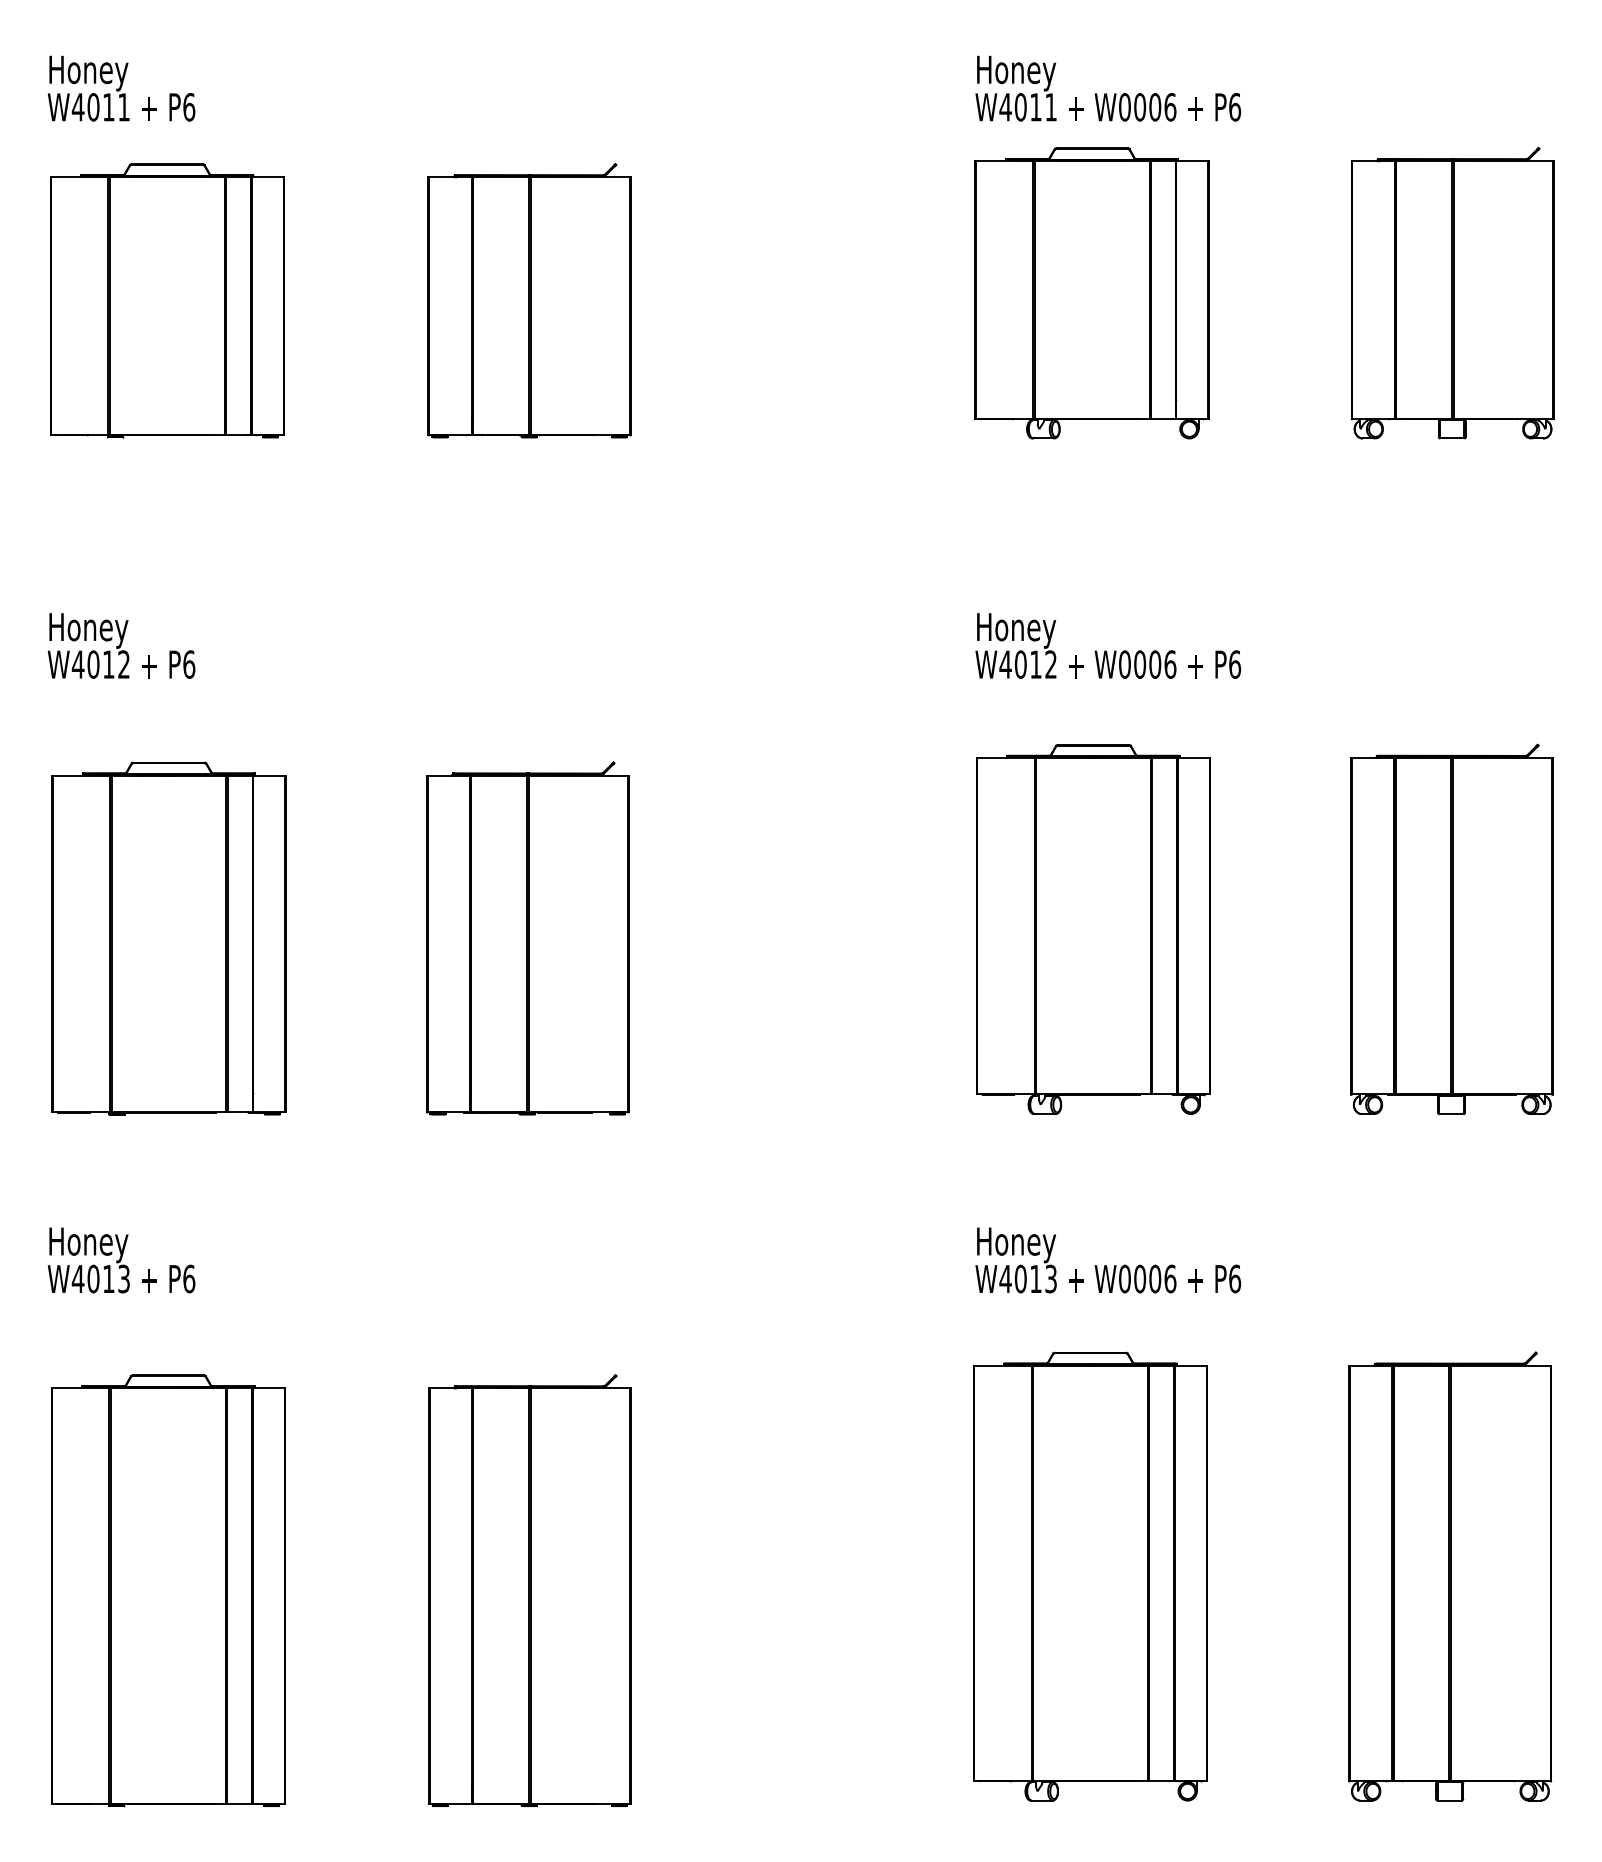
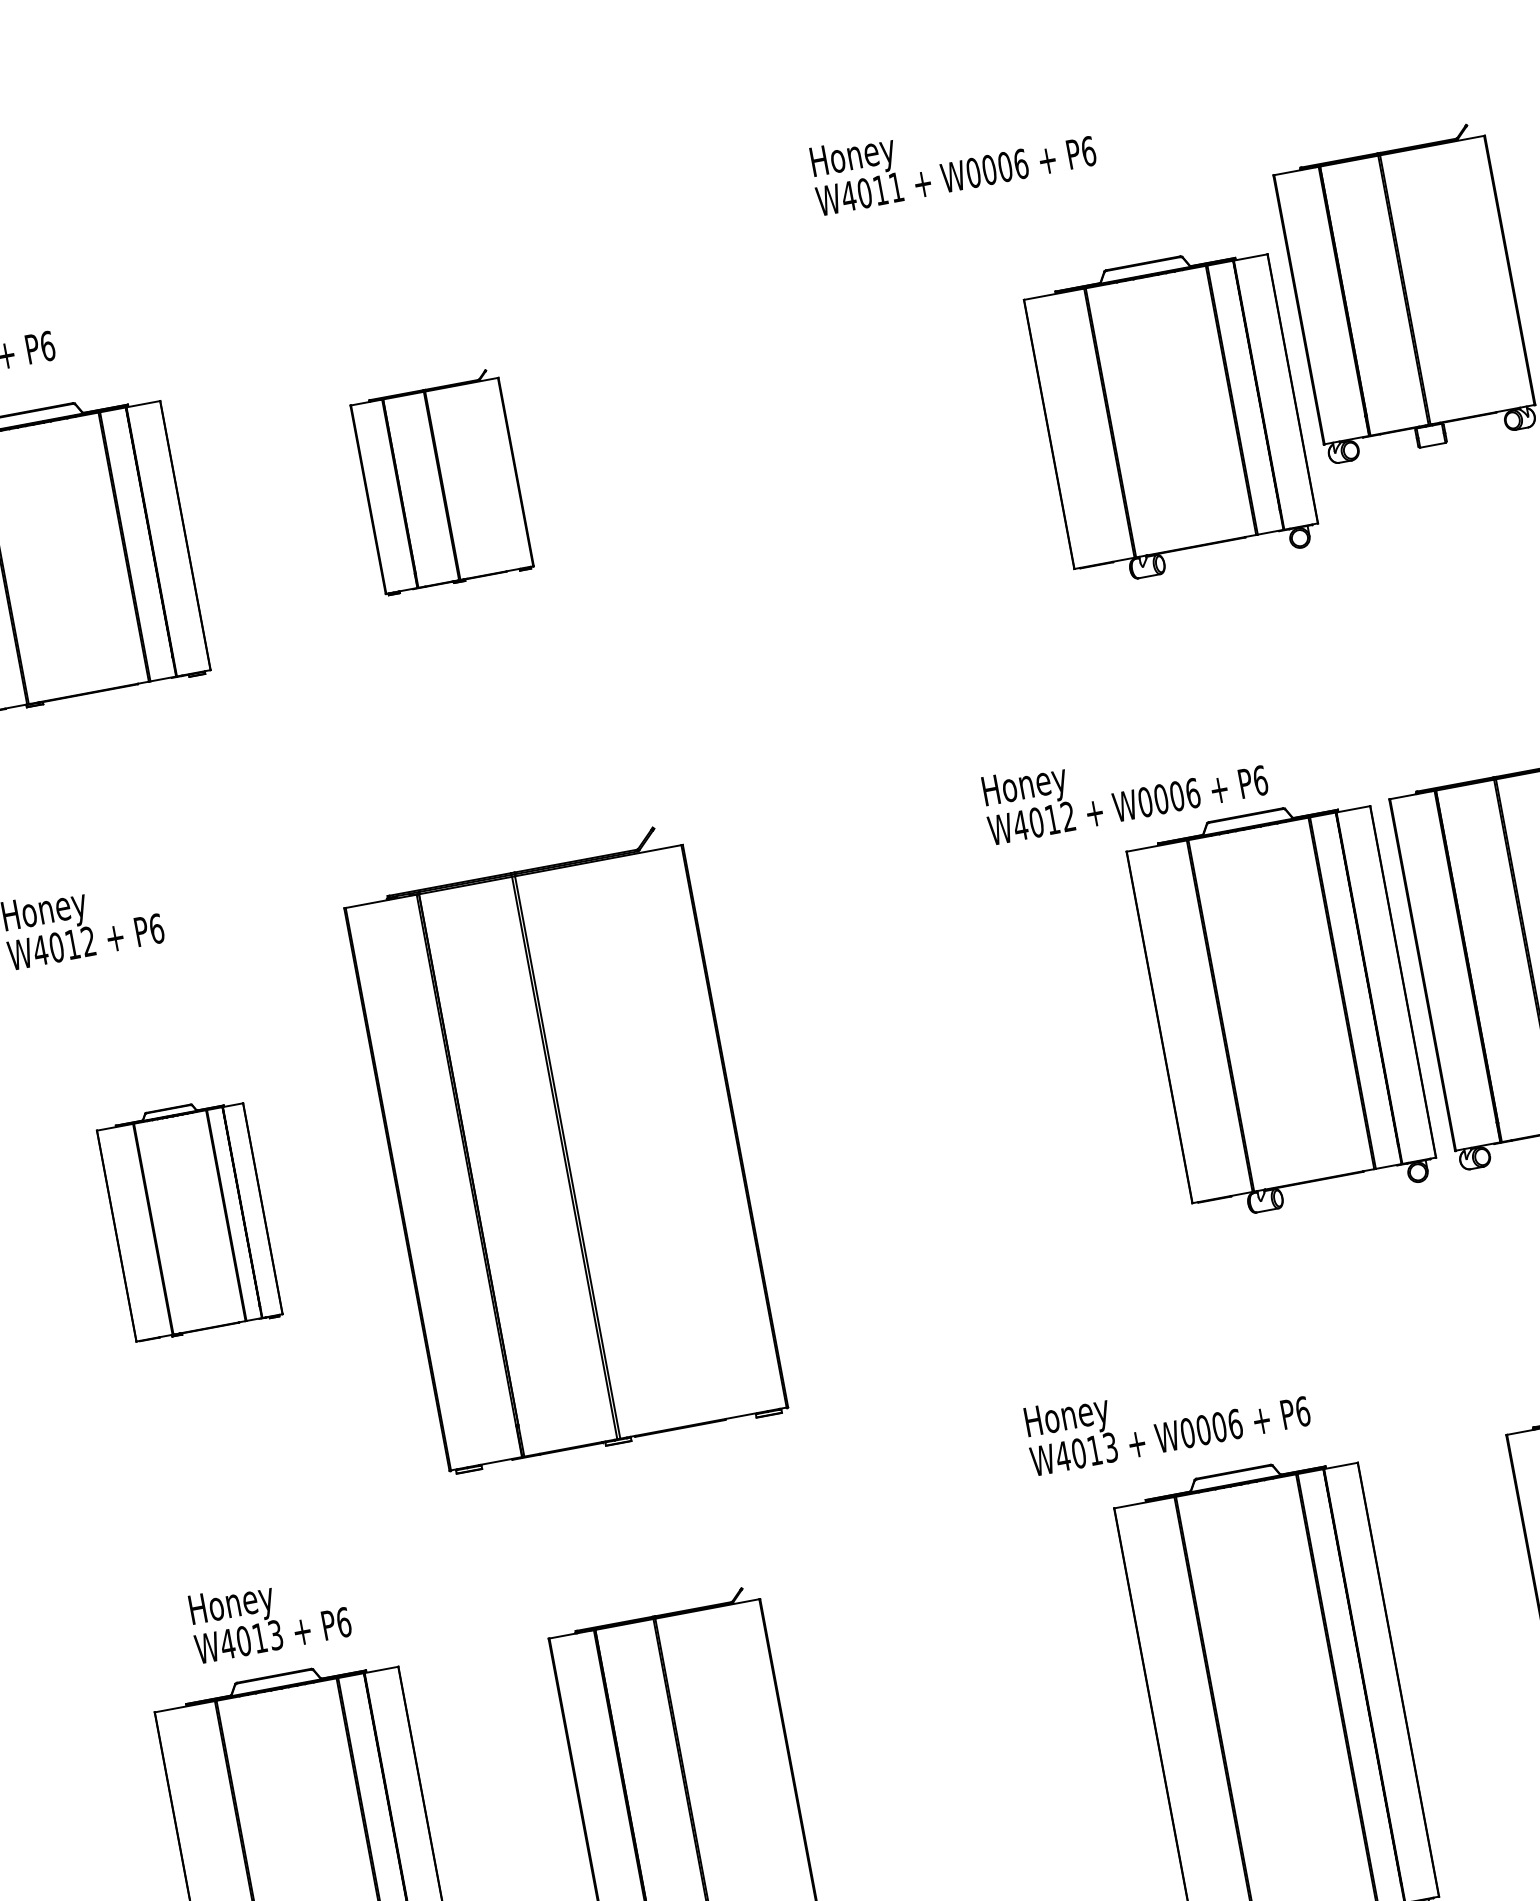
text: (1108, 88) -> (952, 156), moved
part: (1091, 293) -> (1171, 415), moved
part: (529, 300) -> (441, 481), size x0.7
text: (1108, 645) -> (1124, 785), moved
part: (1093, 929) -> (1281, 1008), moved
part: (168, 938) -> (188, 1219), size x0.6
part: (527, 938) -> (563, 1148), size x1.6
text: (121, 1260) -> (269, 1616), moved
text: (1108, 1260) -> (1166, 1416), moved

